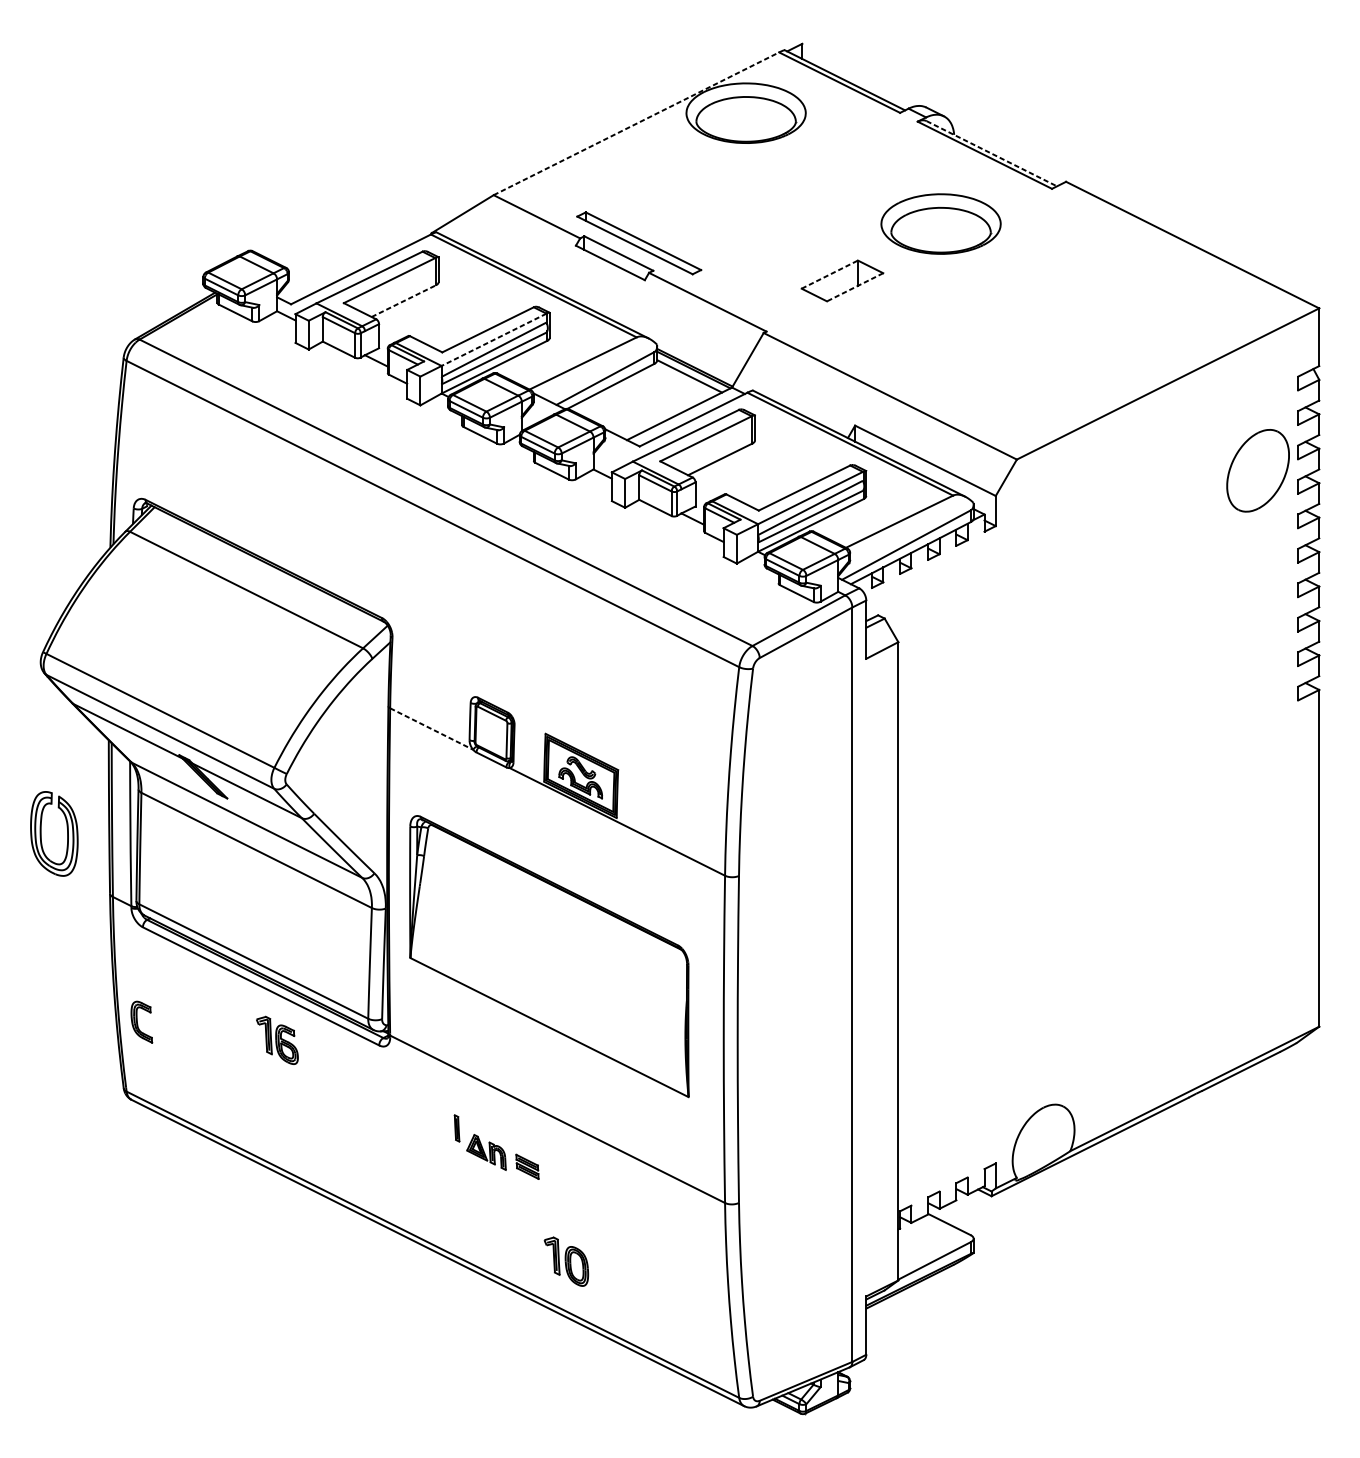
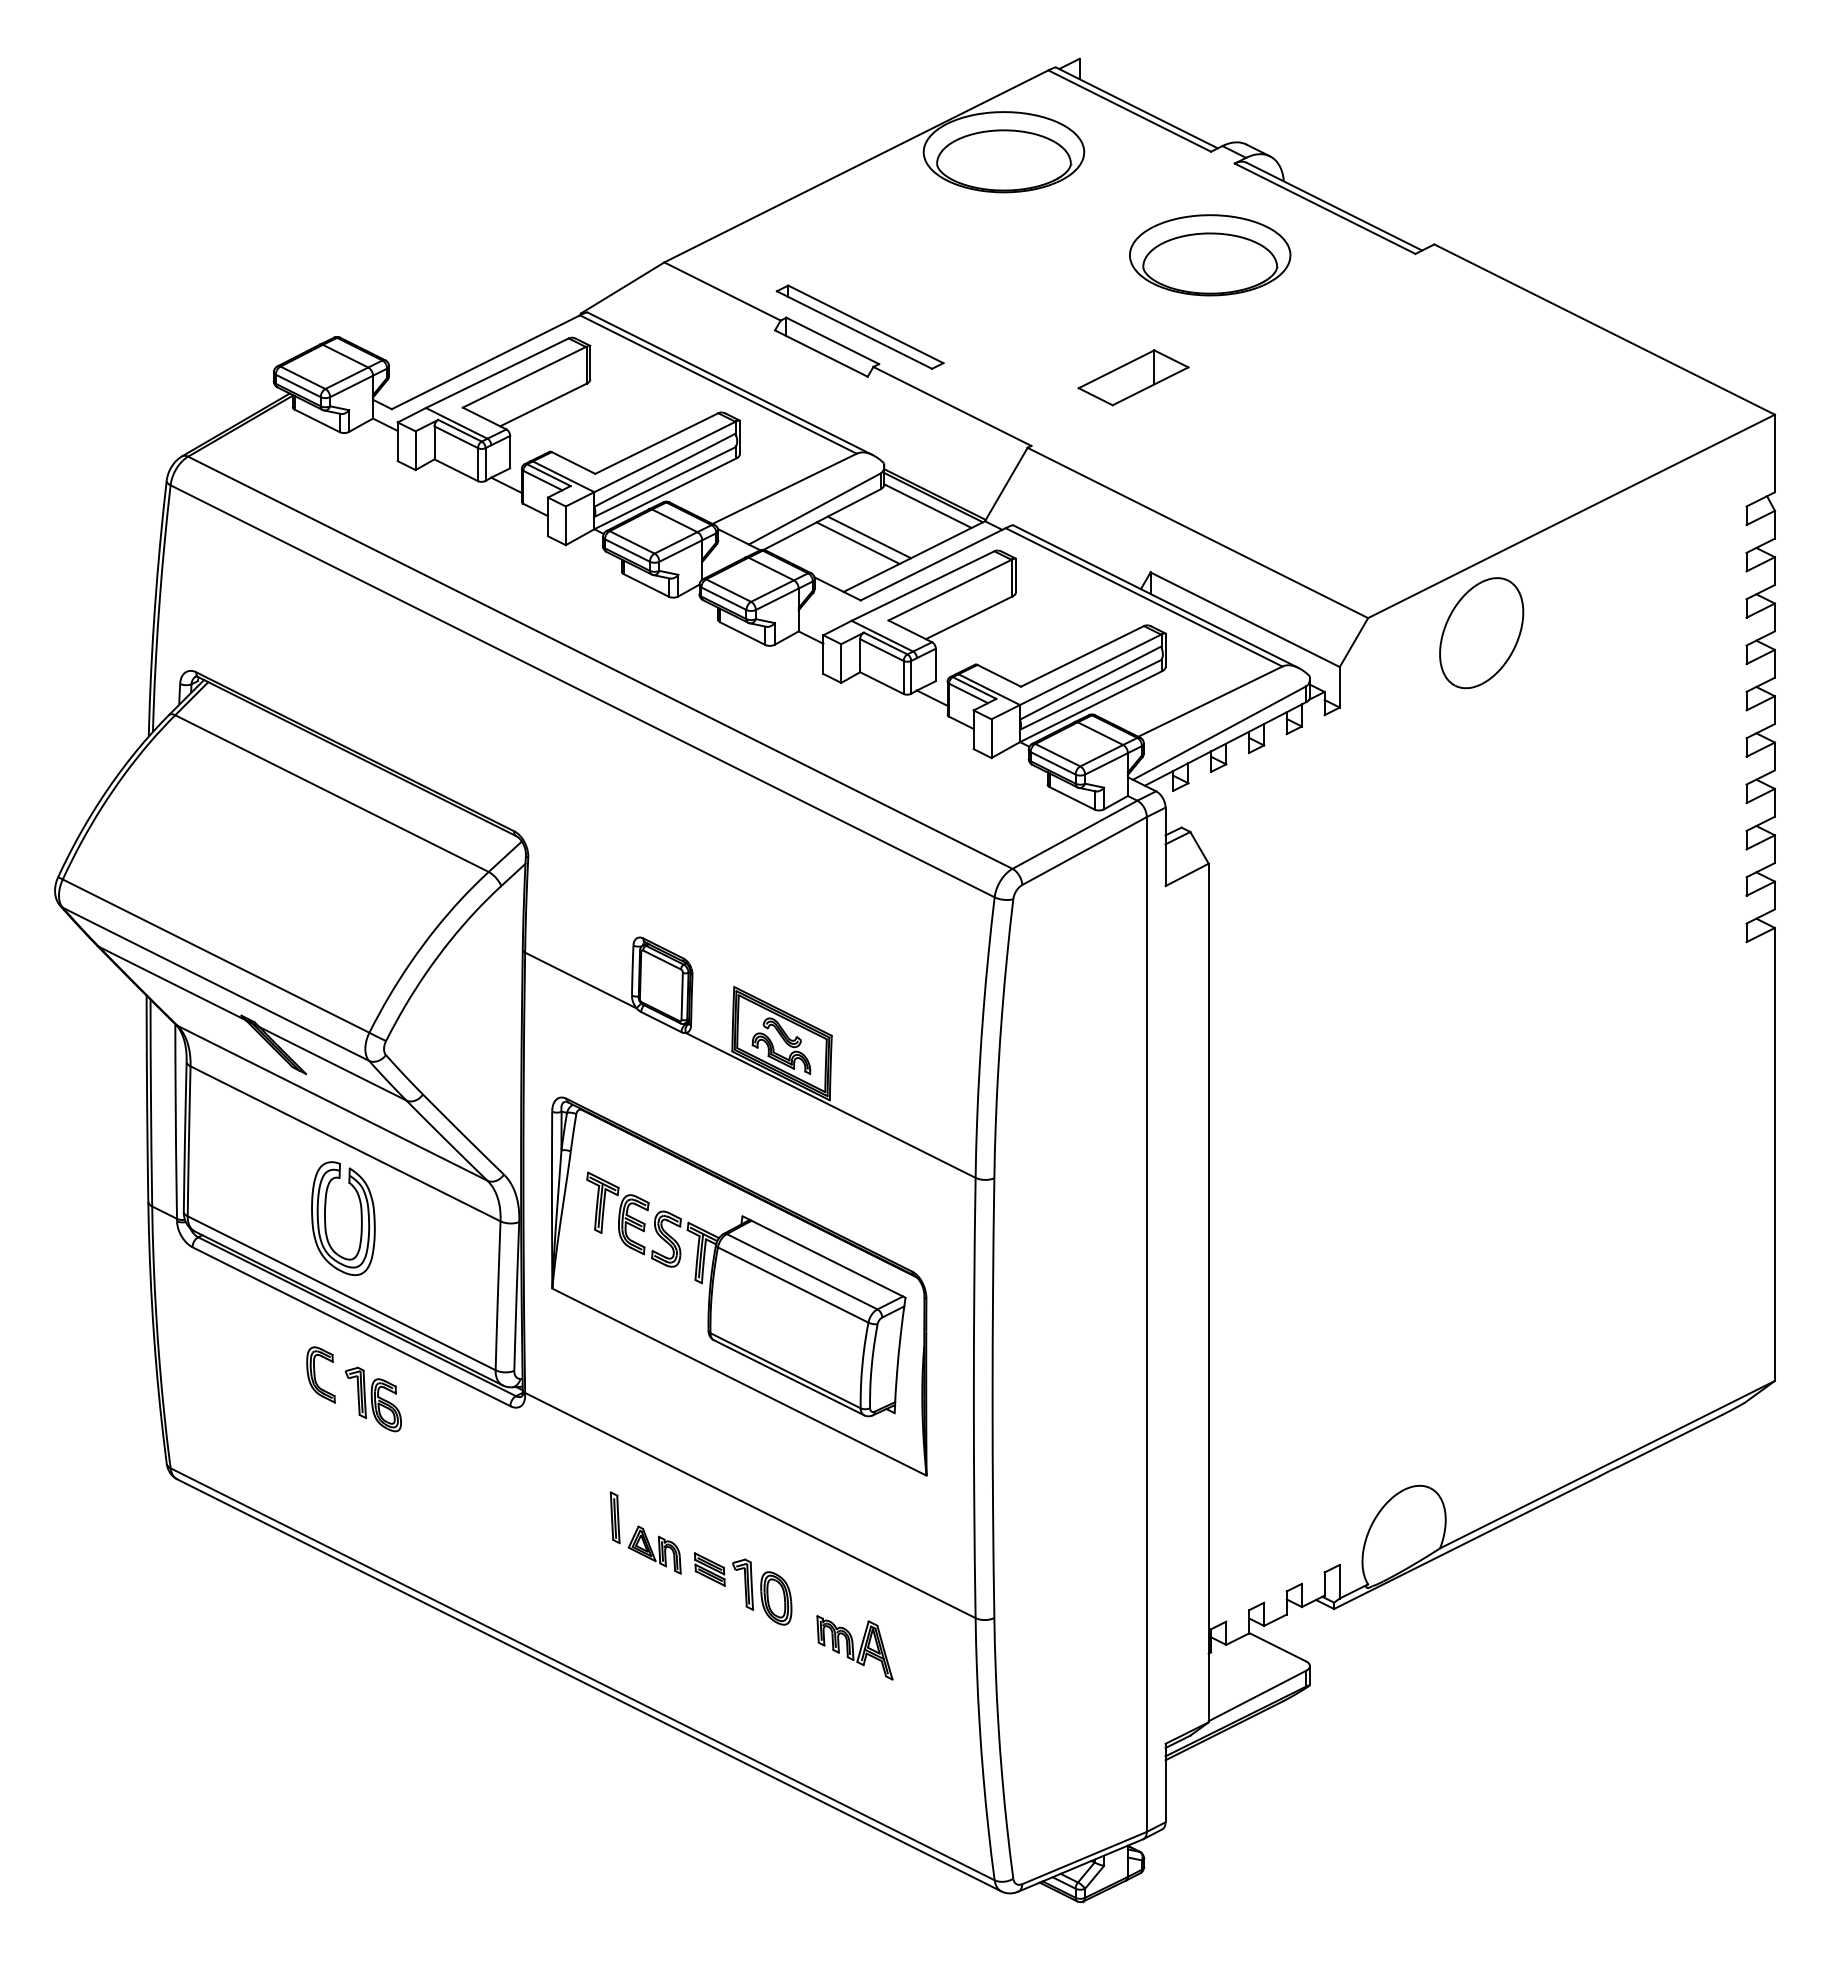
line: (636, 123) -> (856, 166), dashed -> solid
line: (991, 153) -> (1334, 206), dashed -> solid
part: (941, 224) -> (1210, 255), moved
line: (829, 274) -> (1116, 369), dashed -> solid
line: (855, 287) -> (1150, 386), dashed -> solid
line: (403, 300) -> (543, 404), dashed -> solid
line: (493, 339) -> (664, 456), dashed -> solid
line: (646, 399) -> (869, 537), added
line: (637, 403) -> (857, 542), added
part: (1257, 471) -> (1481, 633), moved
line: (432, 729) -> (581, 980), dashed -> solid
part: (67, 833) -> (360, 1218), moved
part: (554, 962) -> (746, 1294), added
part: (141, 1021) -> (320, 1374), moved
part: (456, 1128) -> (614, 1517), size x1.43
part: (635, 1224) -> (854, 1647), added
part: (566, 1261) -> (762, 1591), moved

